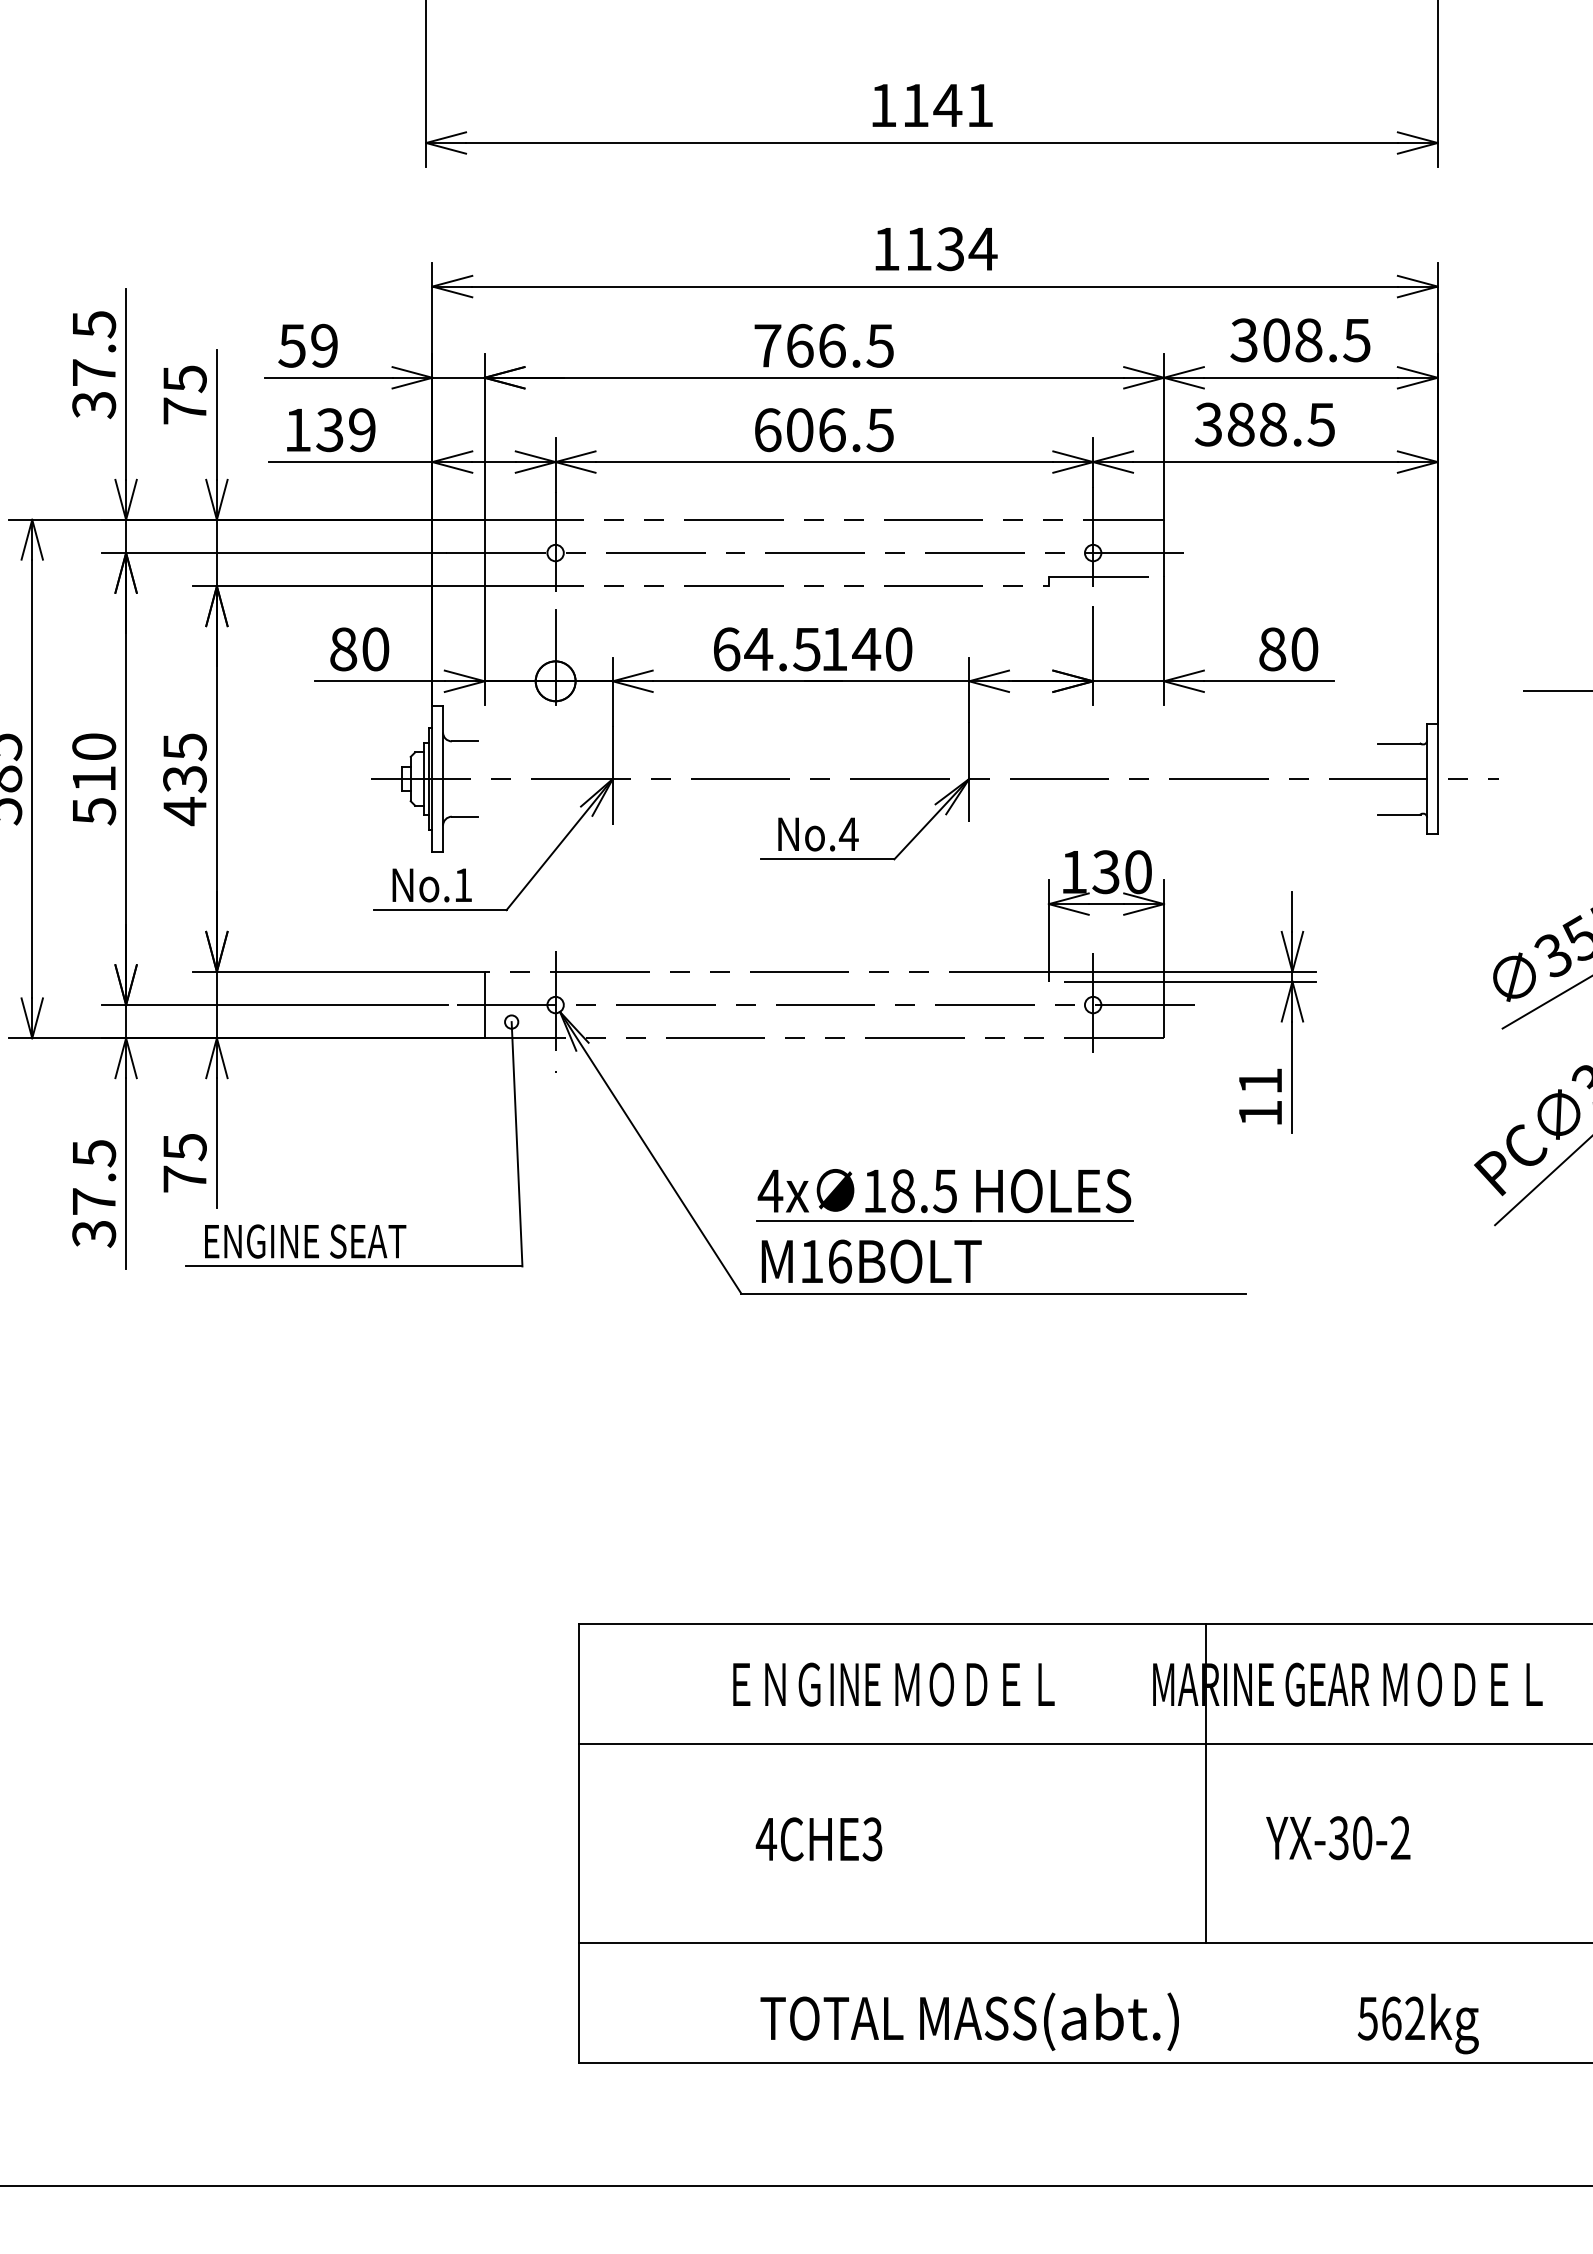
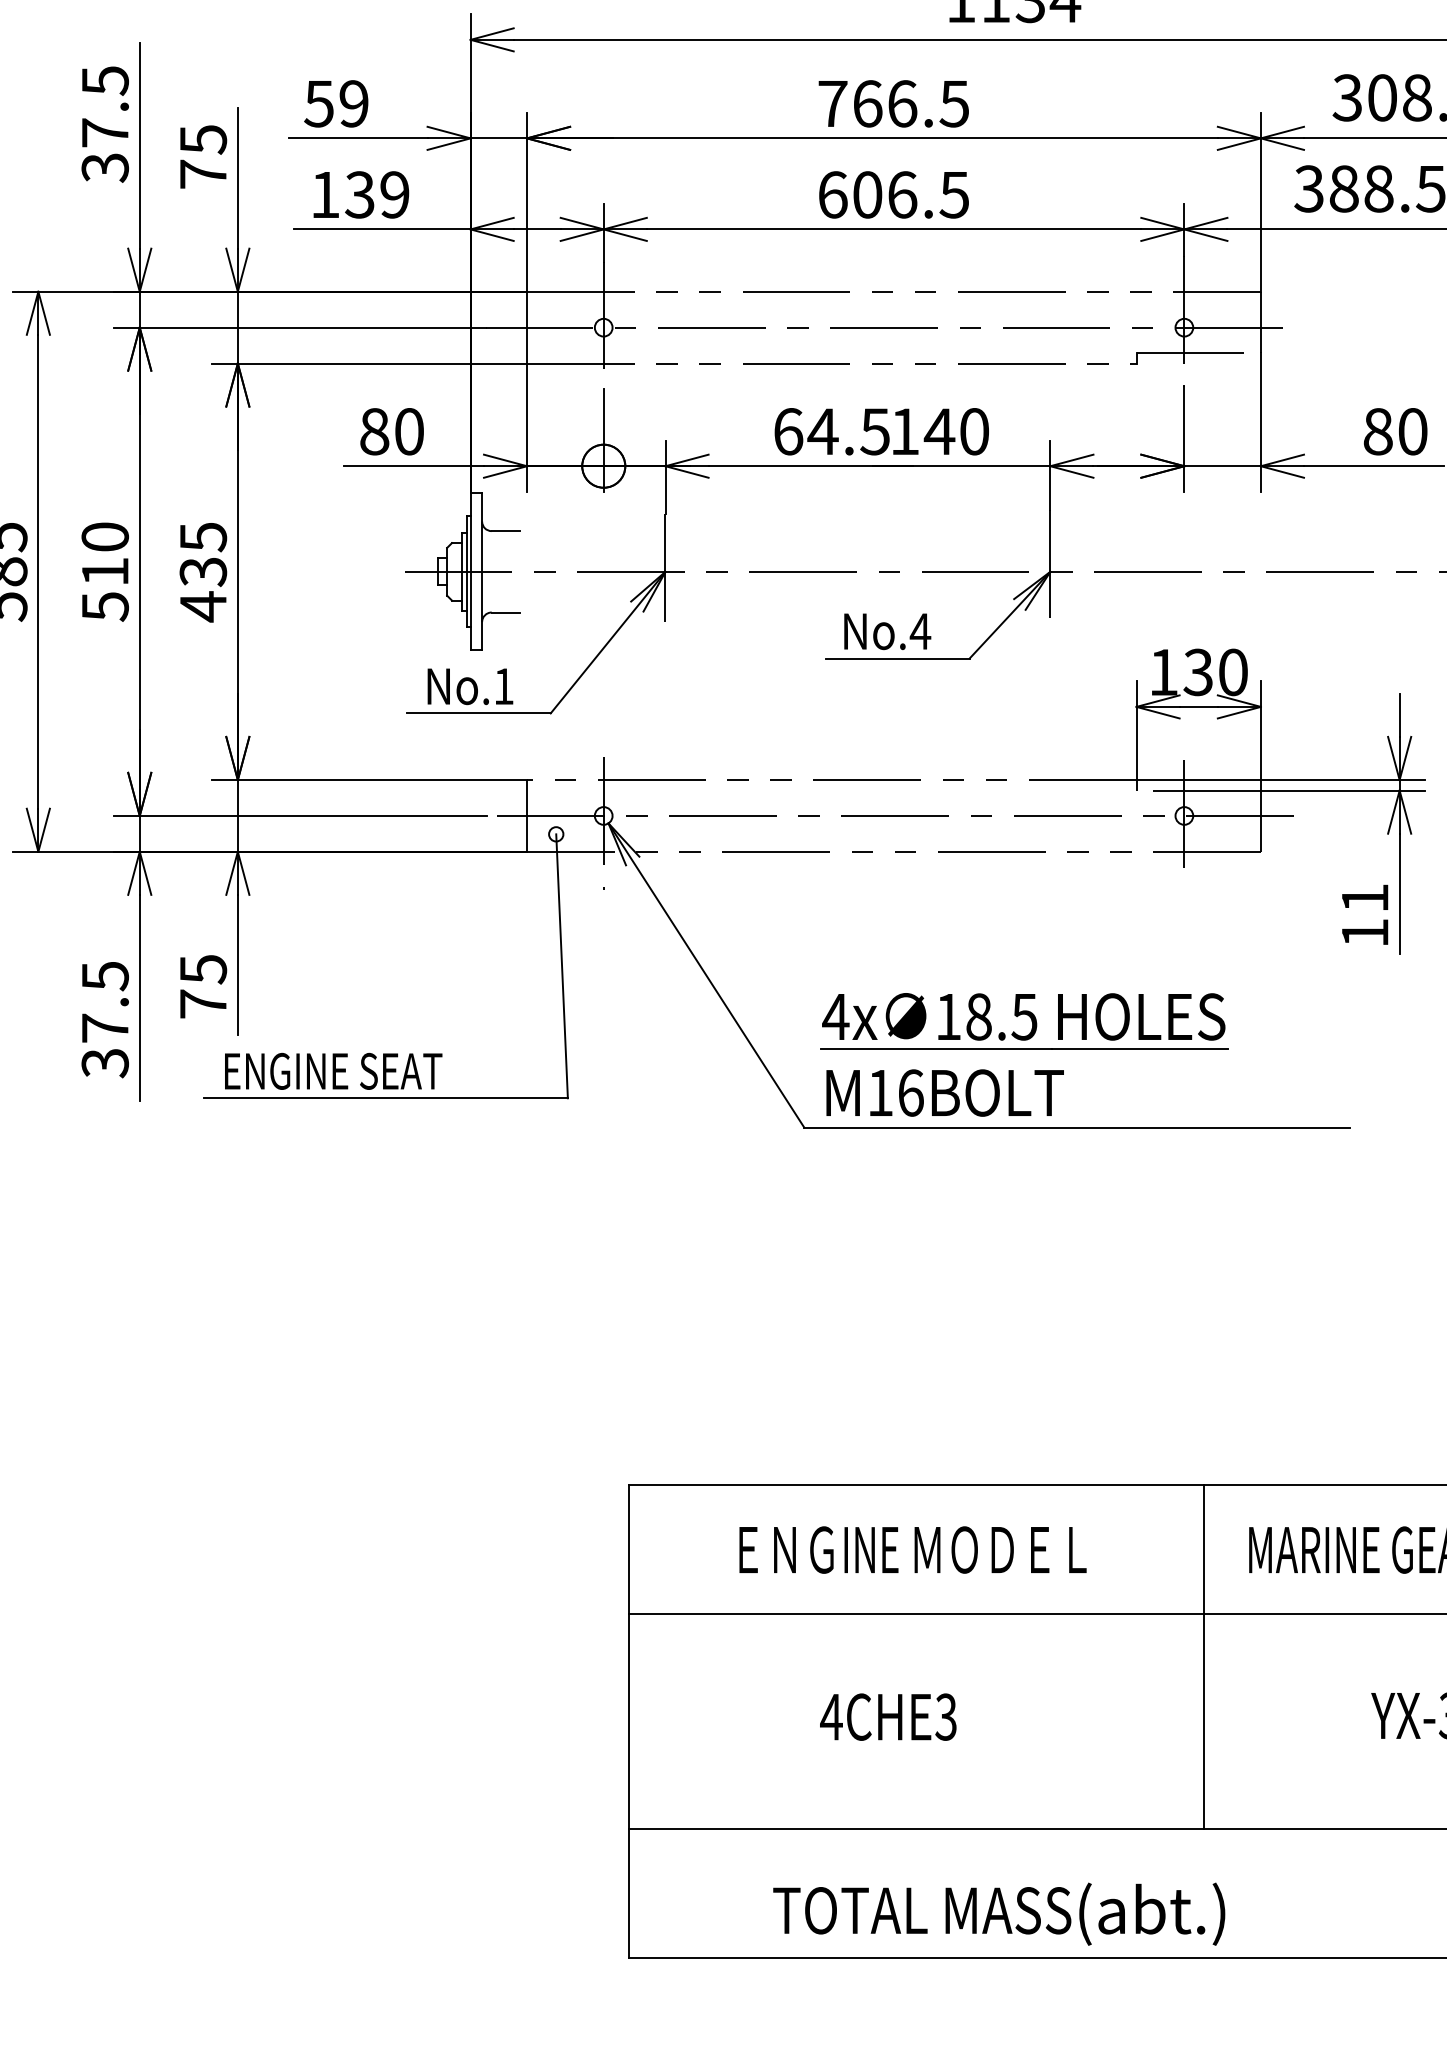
text: (893, 1684) -> (912, 1549), moved
line: (1206, 1783) -> (1204, 1656), moved
text: (969, 2021) -> (998, 1913), moved

